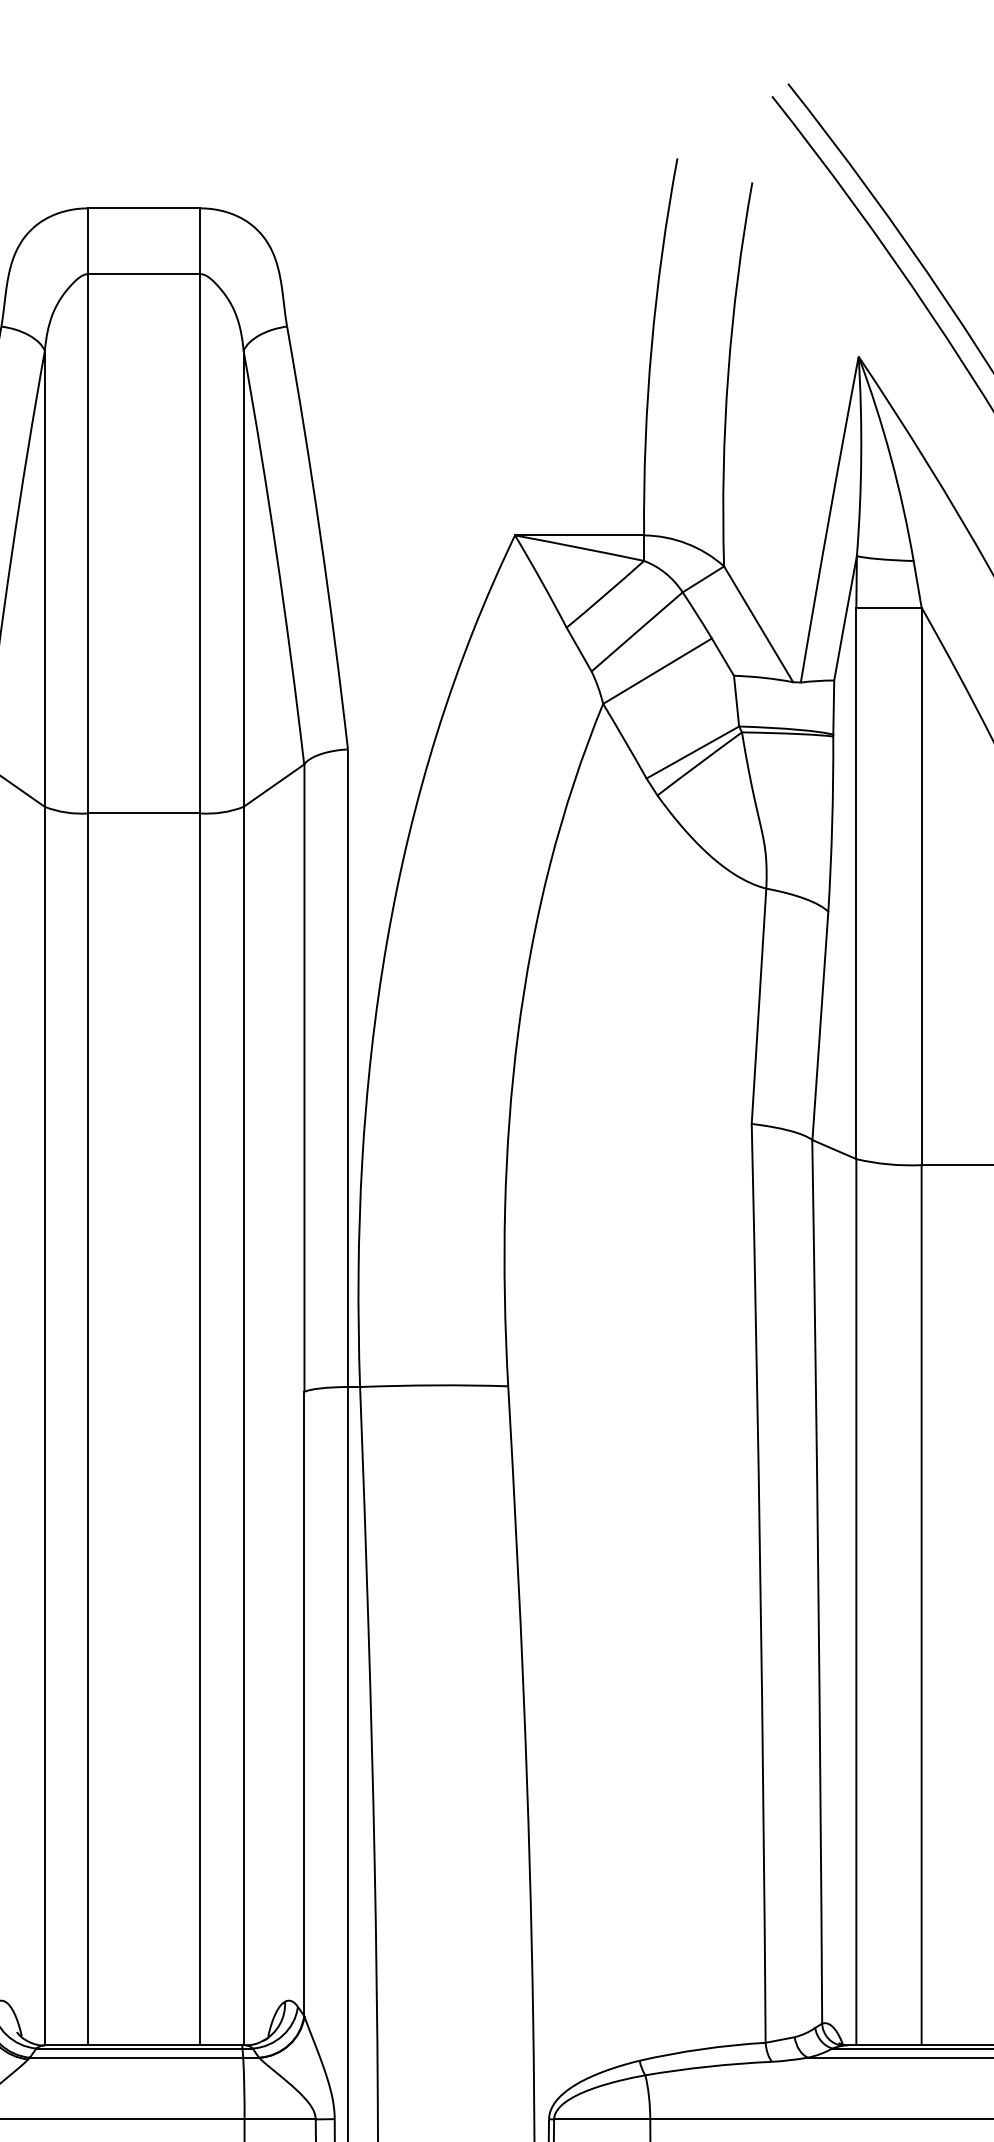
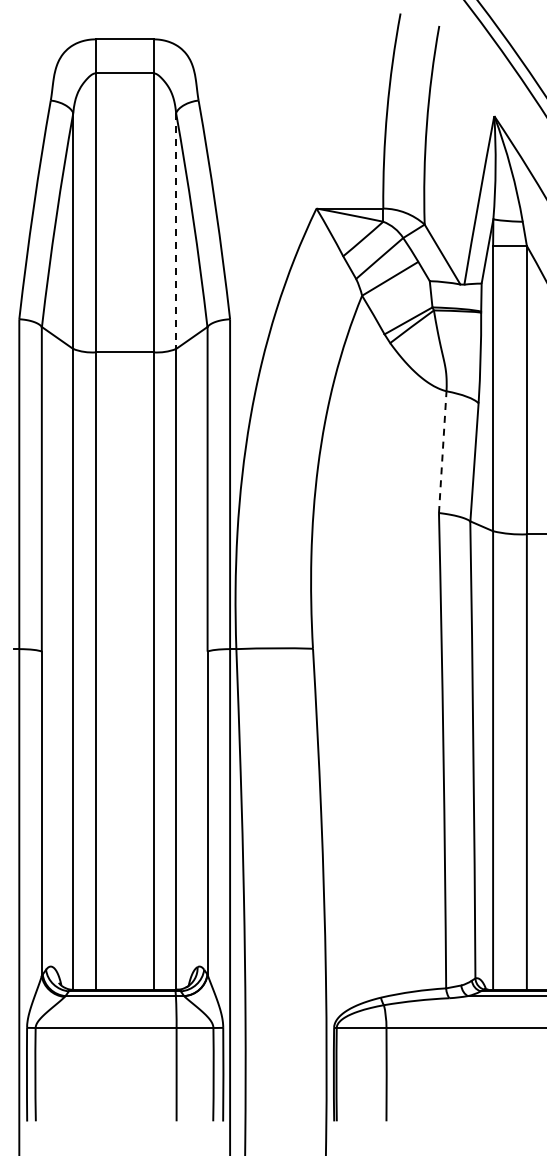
line: (244, 579) -> (176, 231), solid -> dashed
line: (758, 1006) -> (442, 452), solid -> dashed

